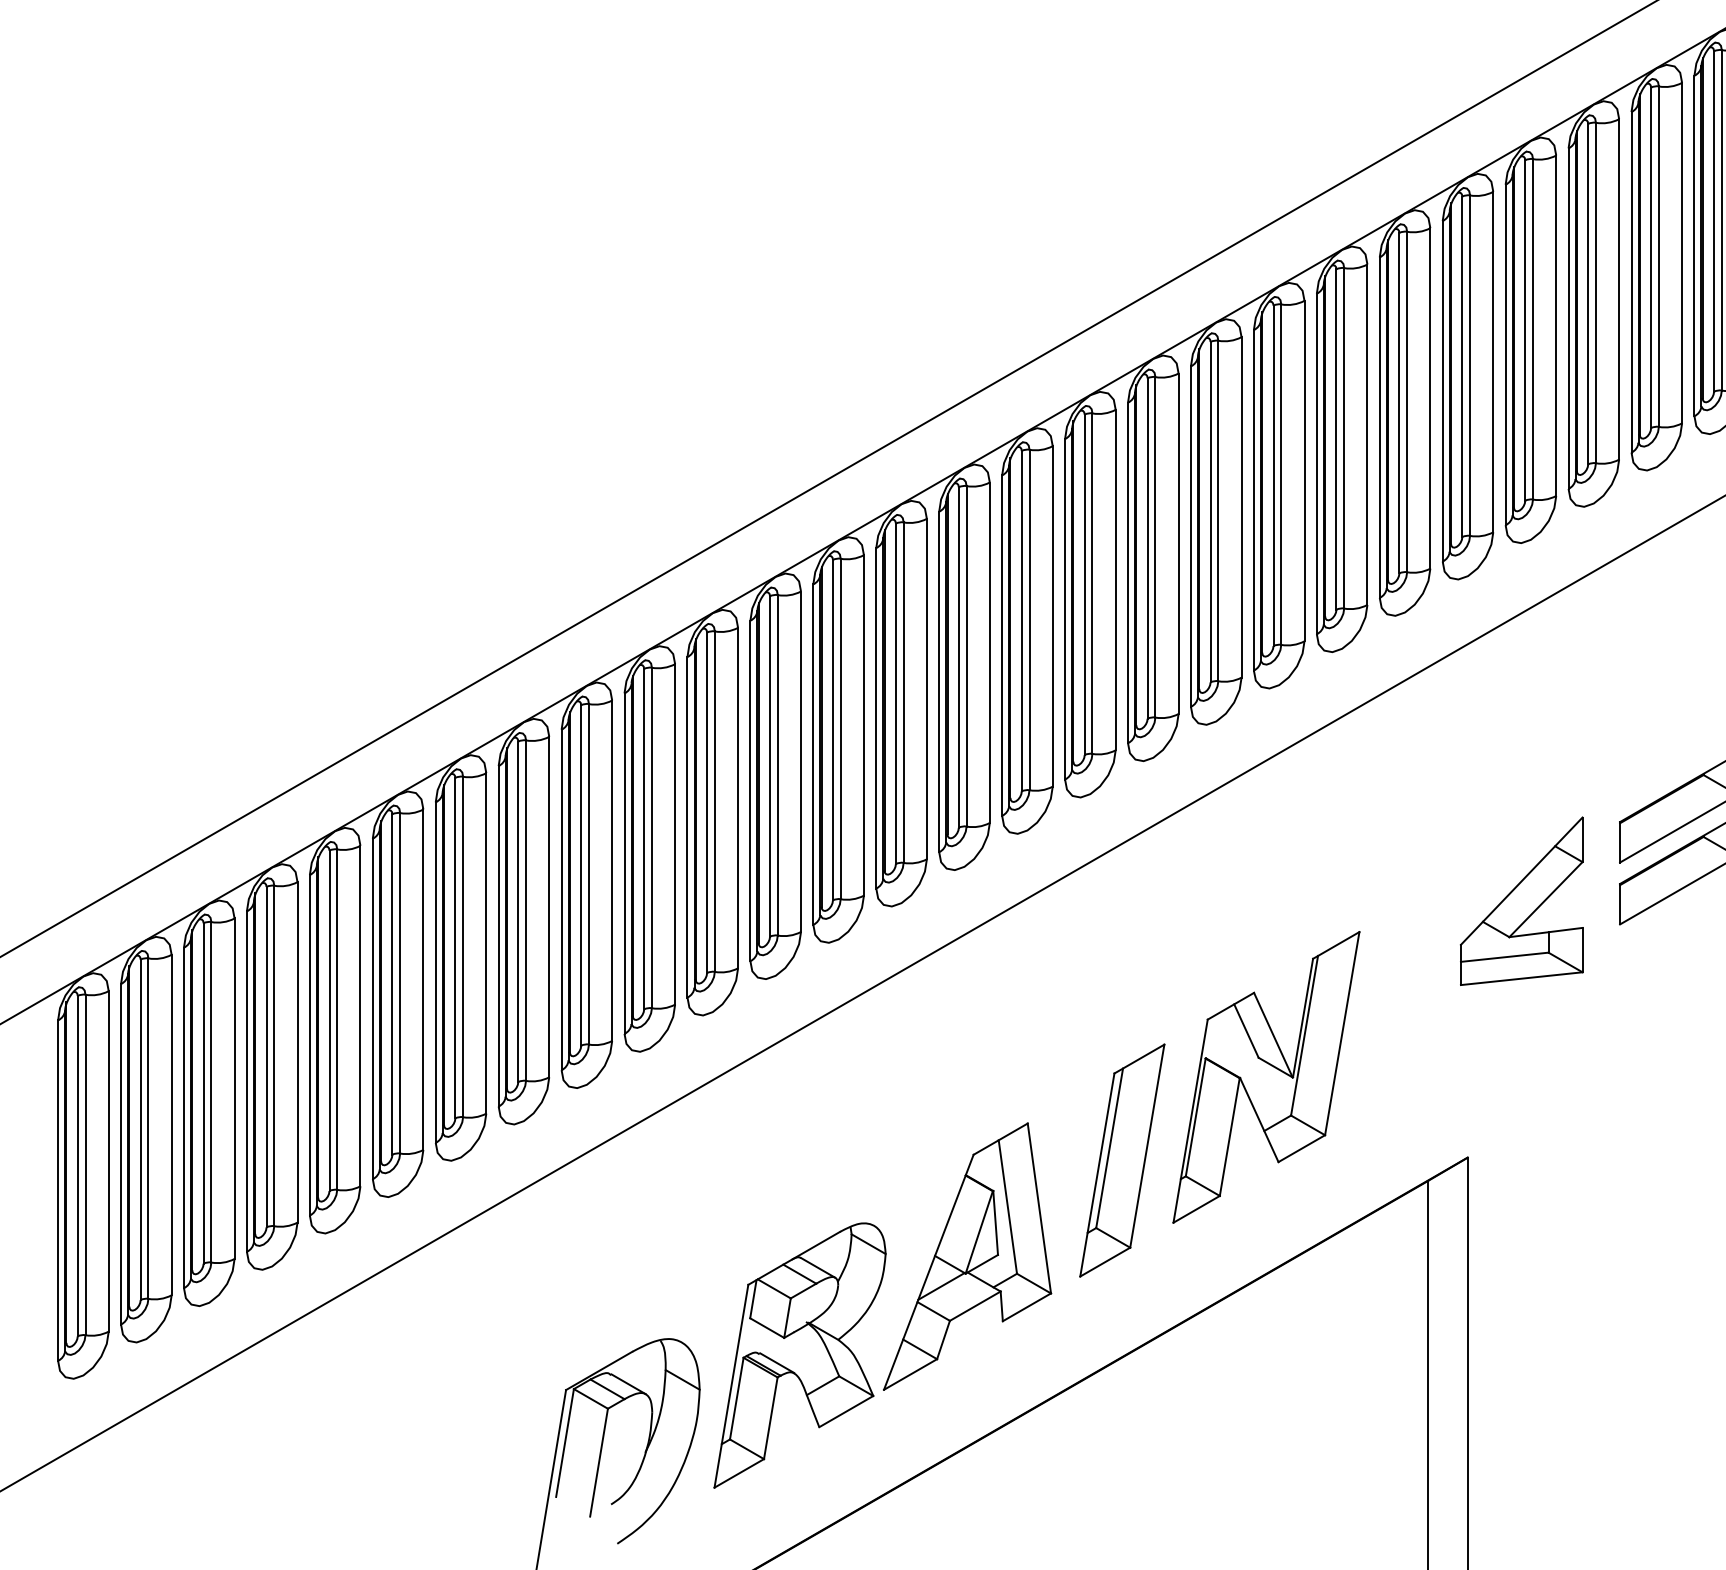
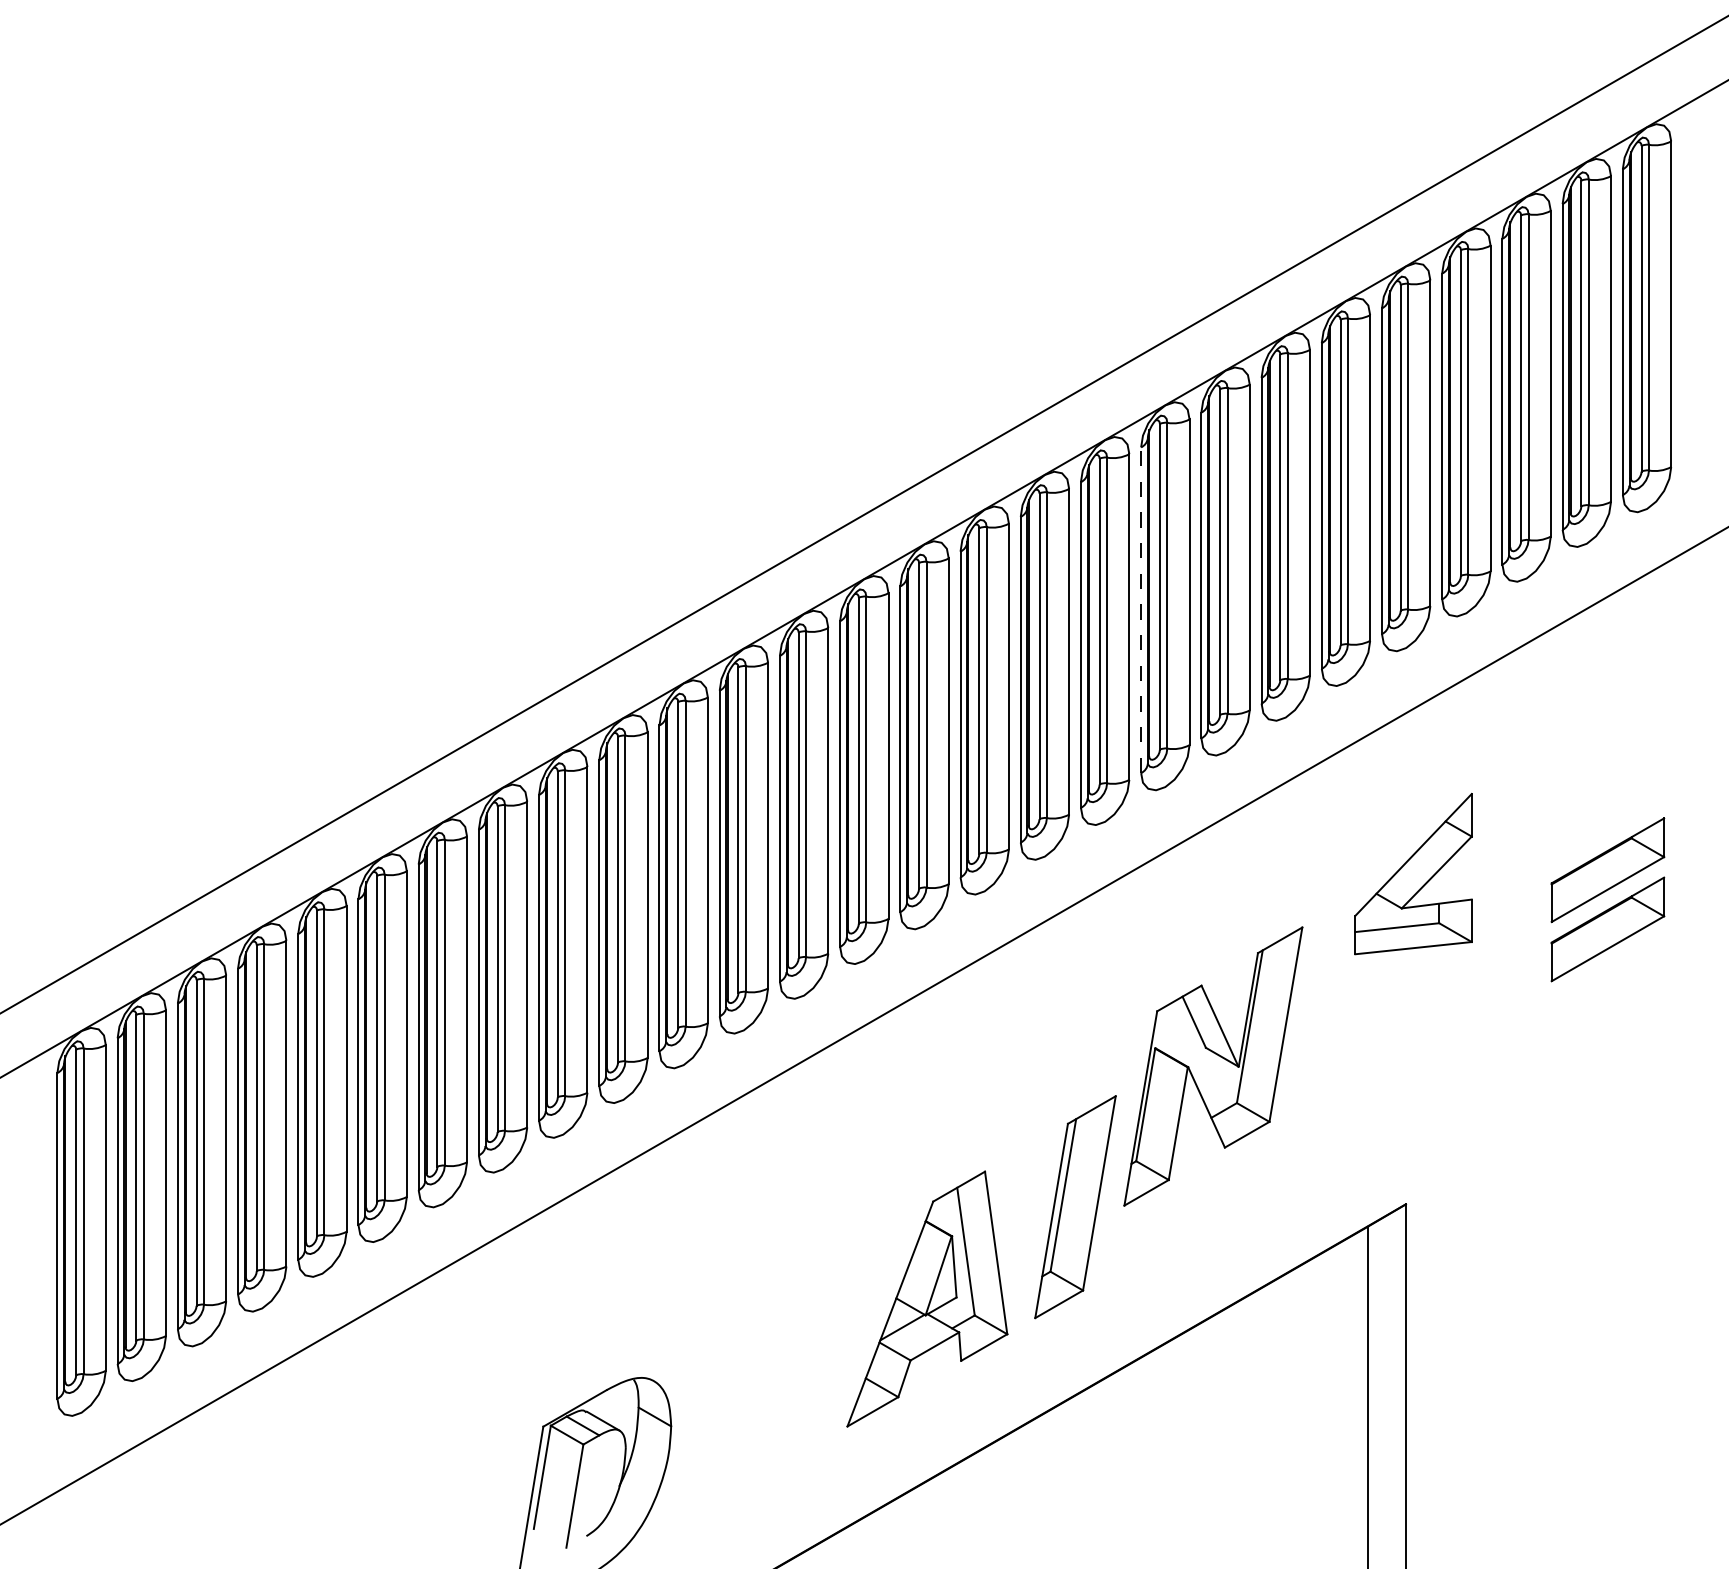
line: (1191, 536) -> (1141, 610), solid -> dashed
part: (1521, 900) -> (1413, 873), moved
part: (1266, 1077) -> (1213, 1066), moved
part: (800, 1355) -> (767, 1393), removed

